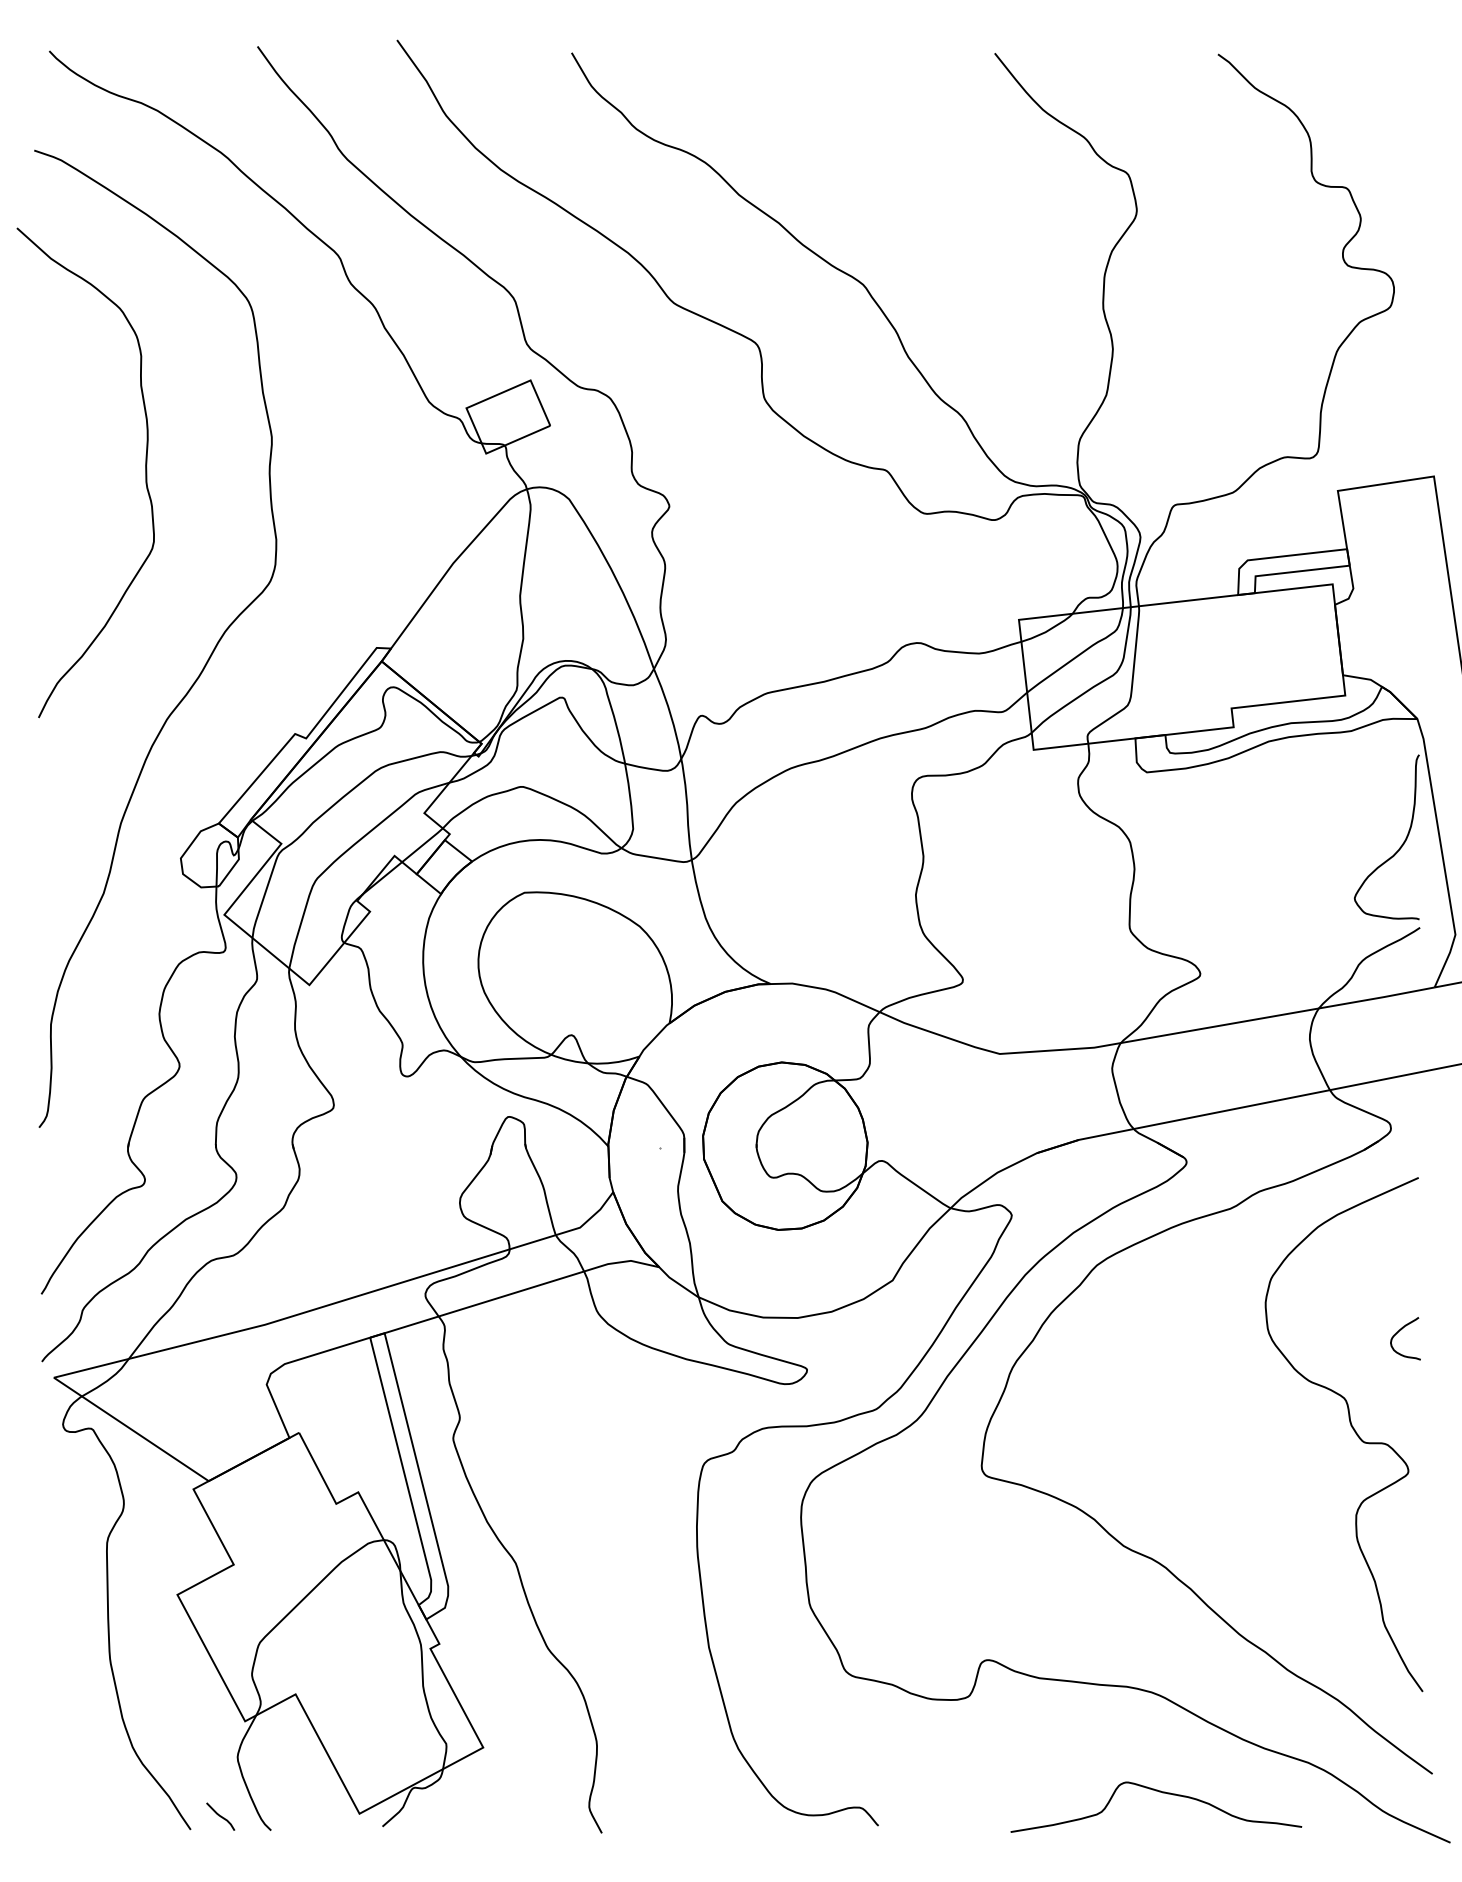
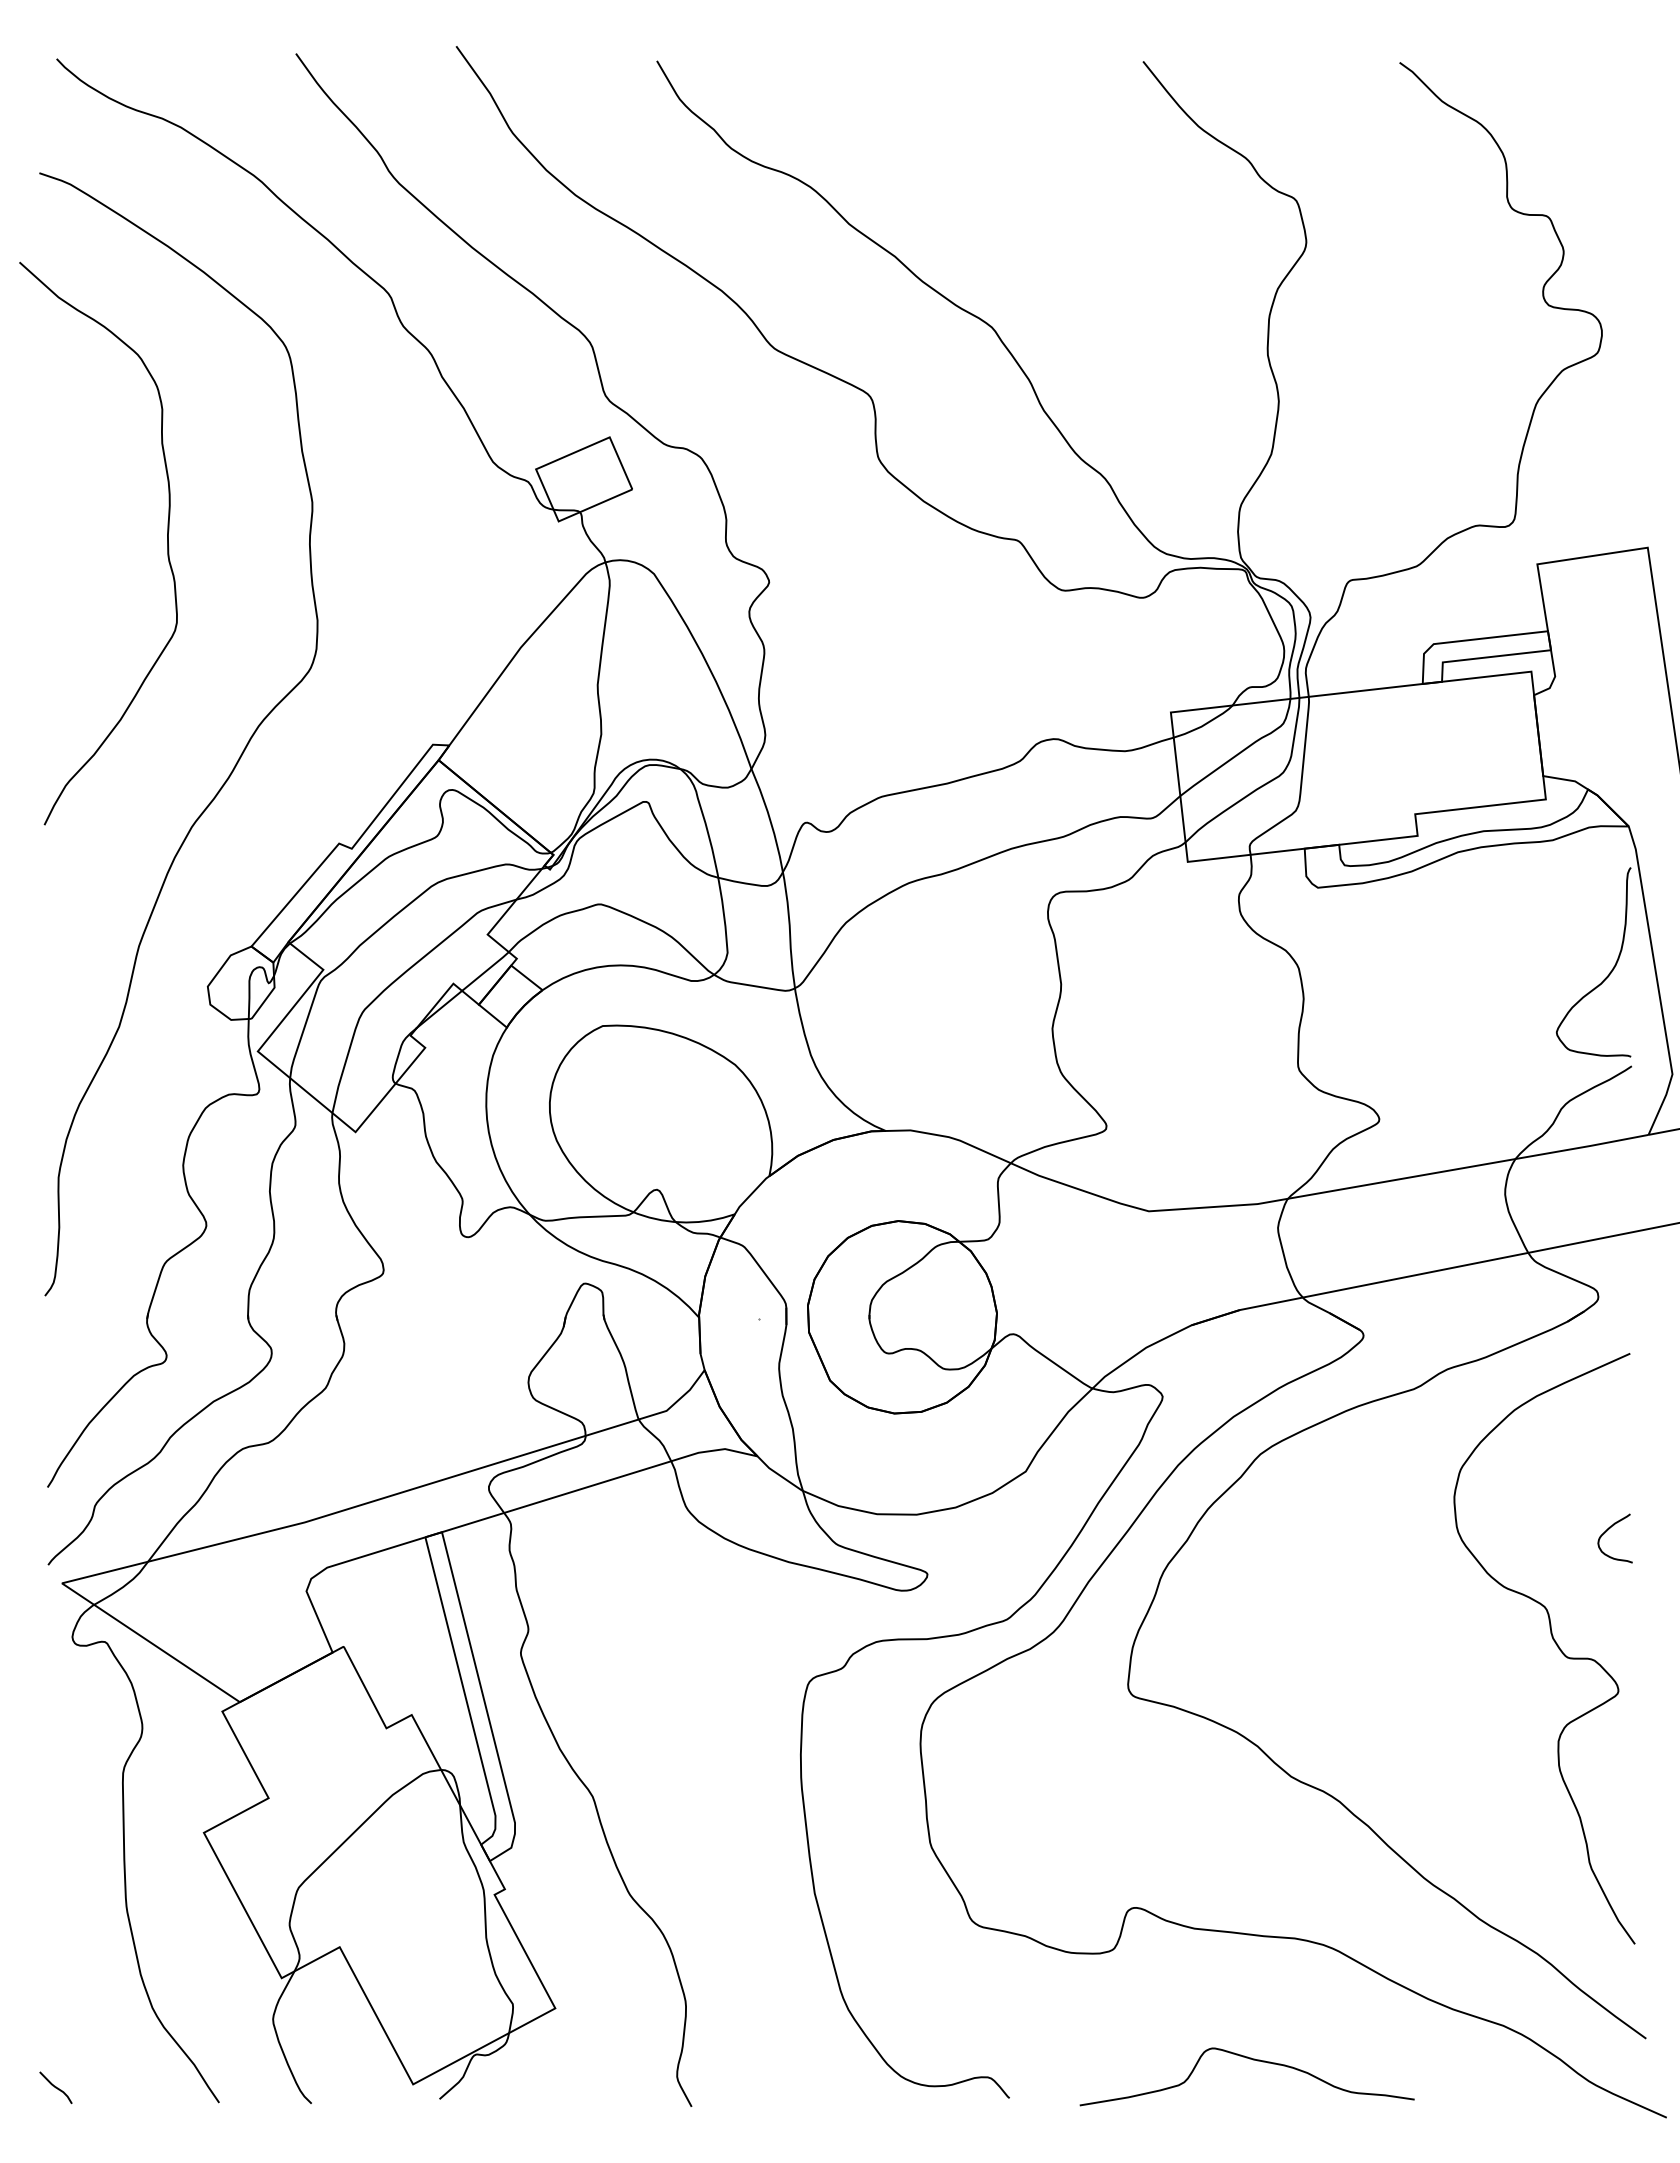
curve: (1159, 1792) -> (1250, 2059), moved
curve: (220, 1816) -> (55, 2087), moved

